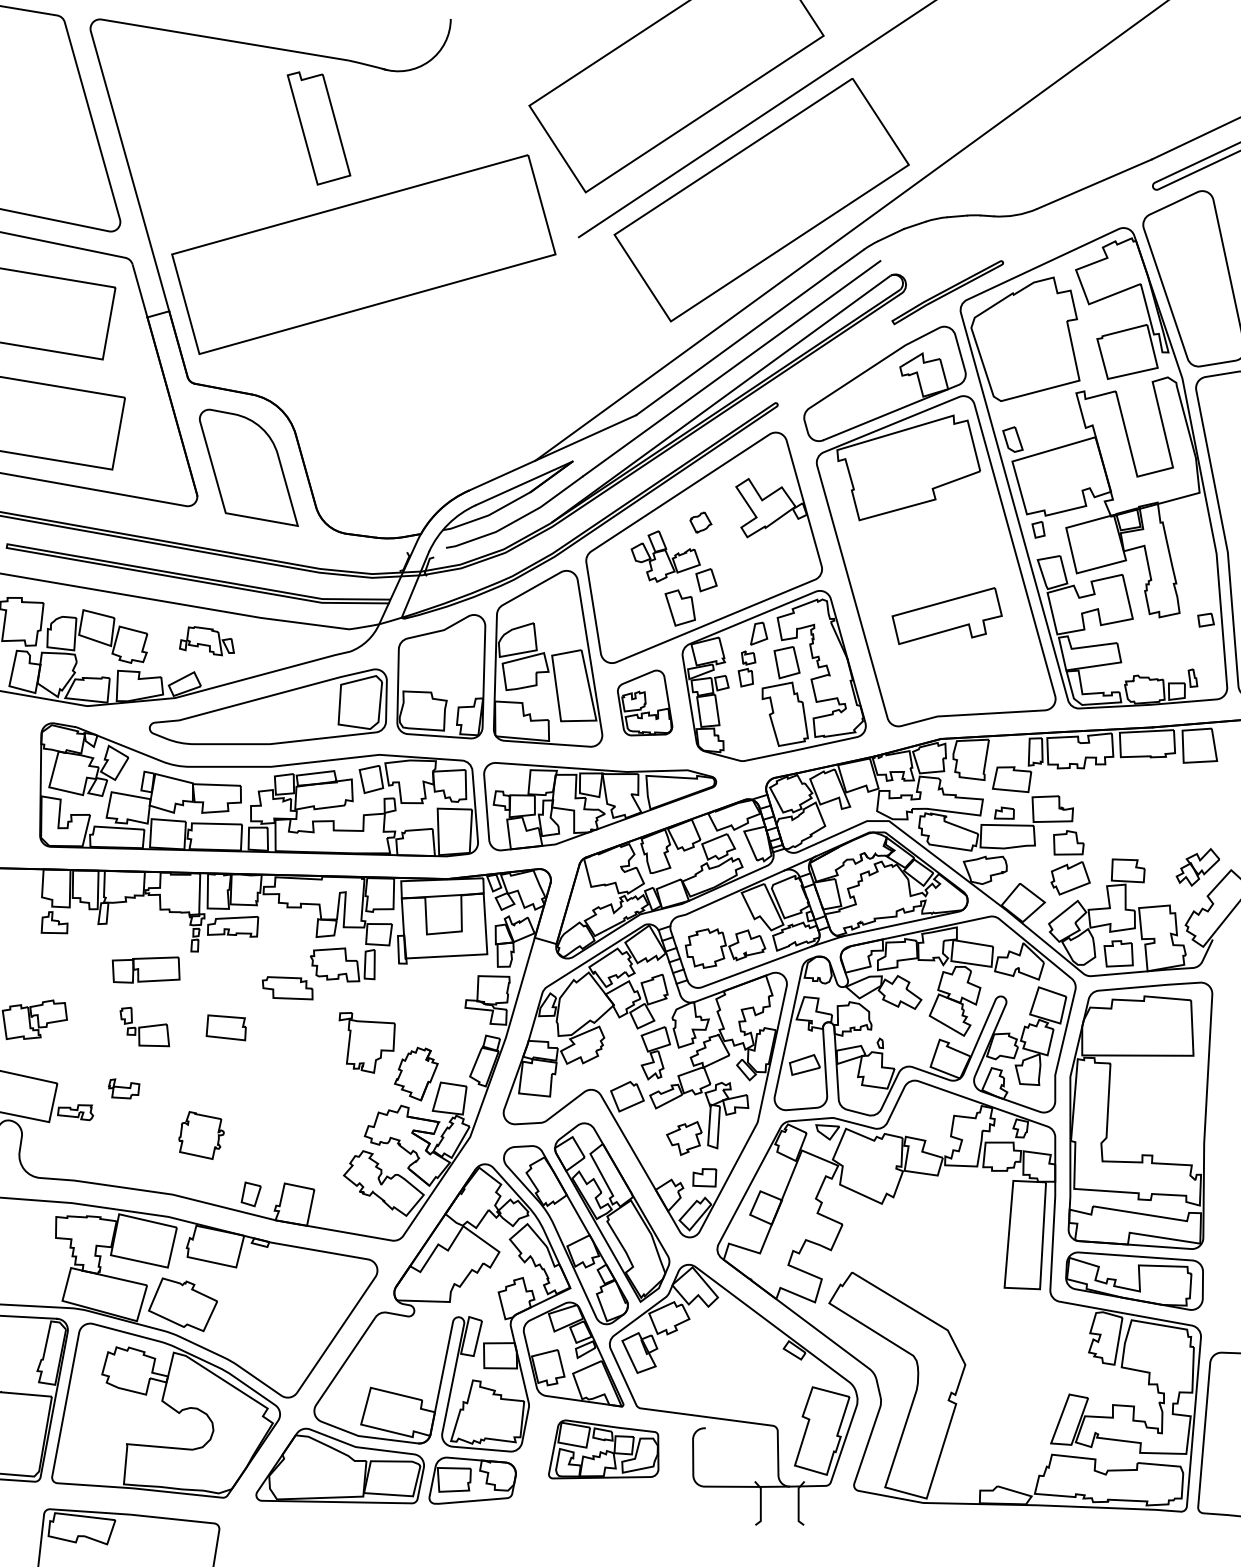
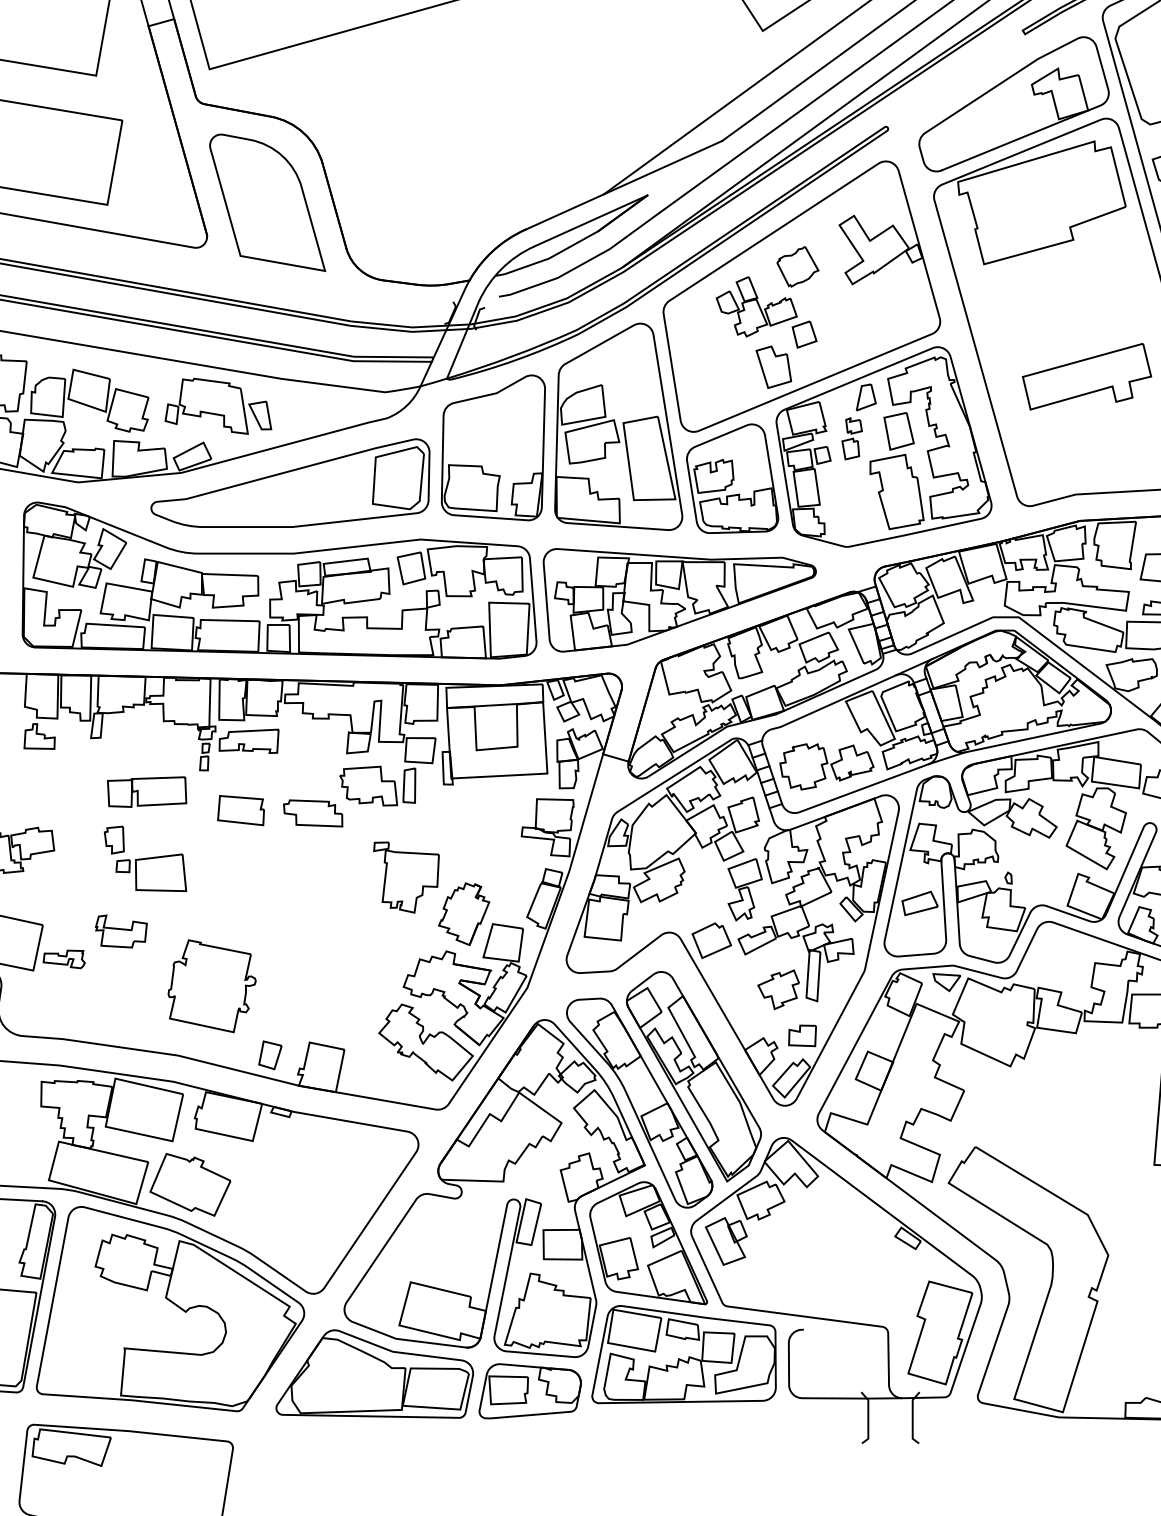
part: (700, 522) -> (797, 266), size x1.67
part: (206, 640) -> (217, 405), size x1.67
part: (644, 702) -> (731, 478), size x1.43
part: (144, 1026) -> (145, 858), size x1.43
part: (225, 1027) -> (240, 810), moved
part: (123, 1088) -> (120, 931), size x1.43
part: (201, 1135) -> (212, 986), size x1.67
part: (603, 1449) -> (683, 1354), size x1.43

